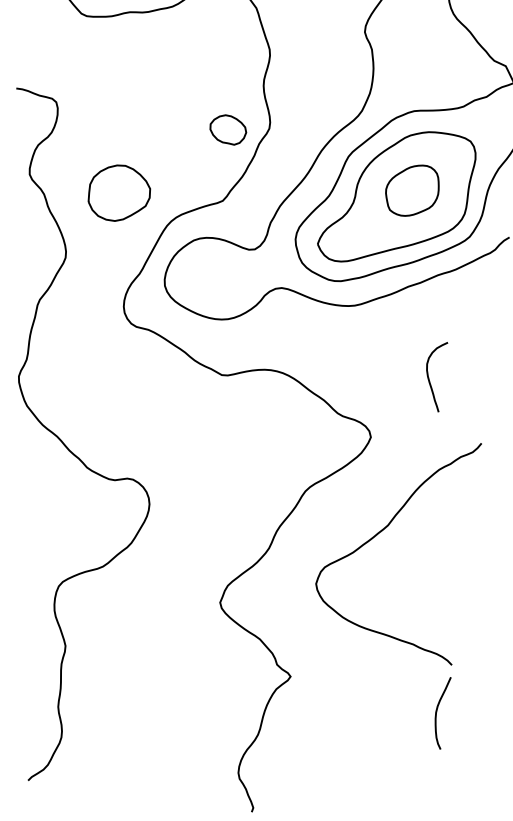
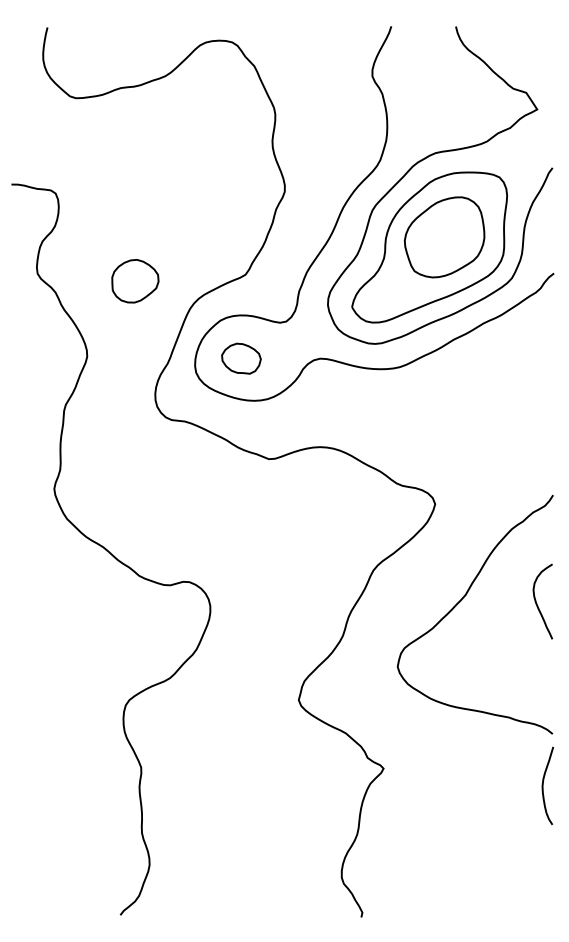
part: (228, 129) -> (241, 358), moved
part: (412, 190) -> (444, 237), size x1.43
part: (119, 193) -> (135, 281), size x0.71
curve: (429, 377) -> (537, 603), moved

